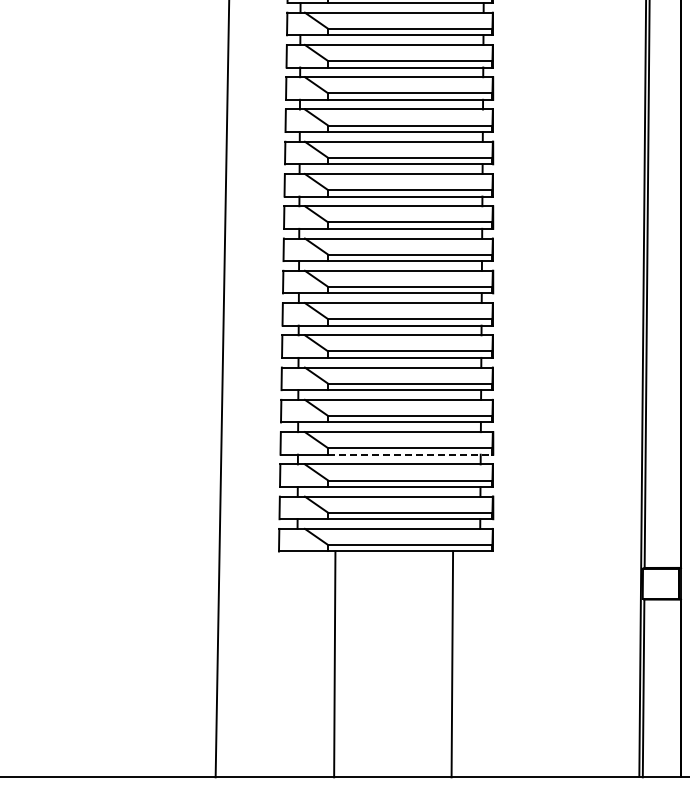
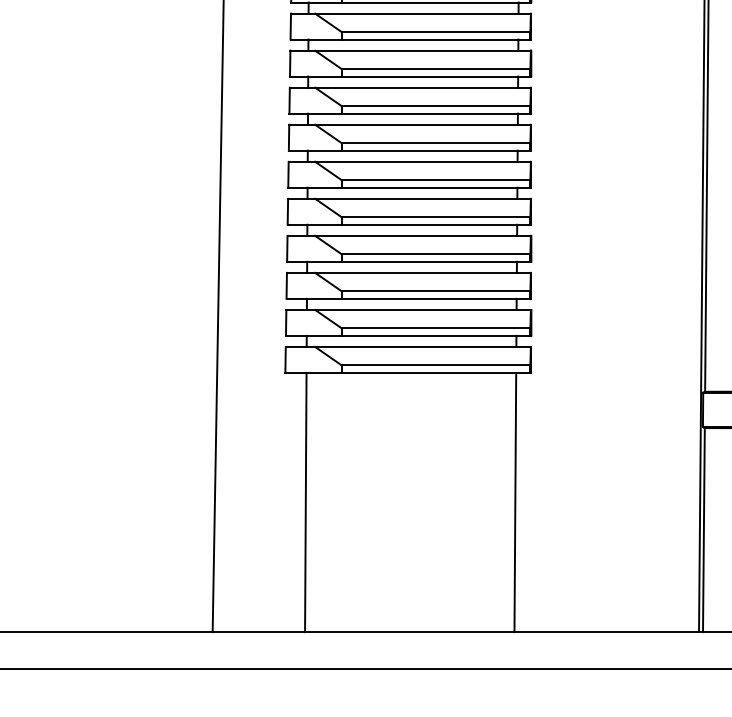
line: (410, 454) -> (436, 261), dashed -> solid
line: (334, 664) -> (305, 502), moved
line: (452, 664) -> (515, 502), moved

